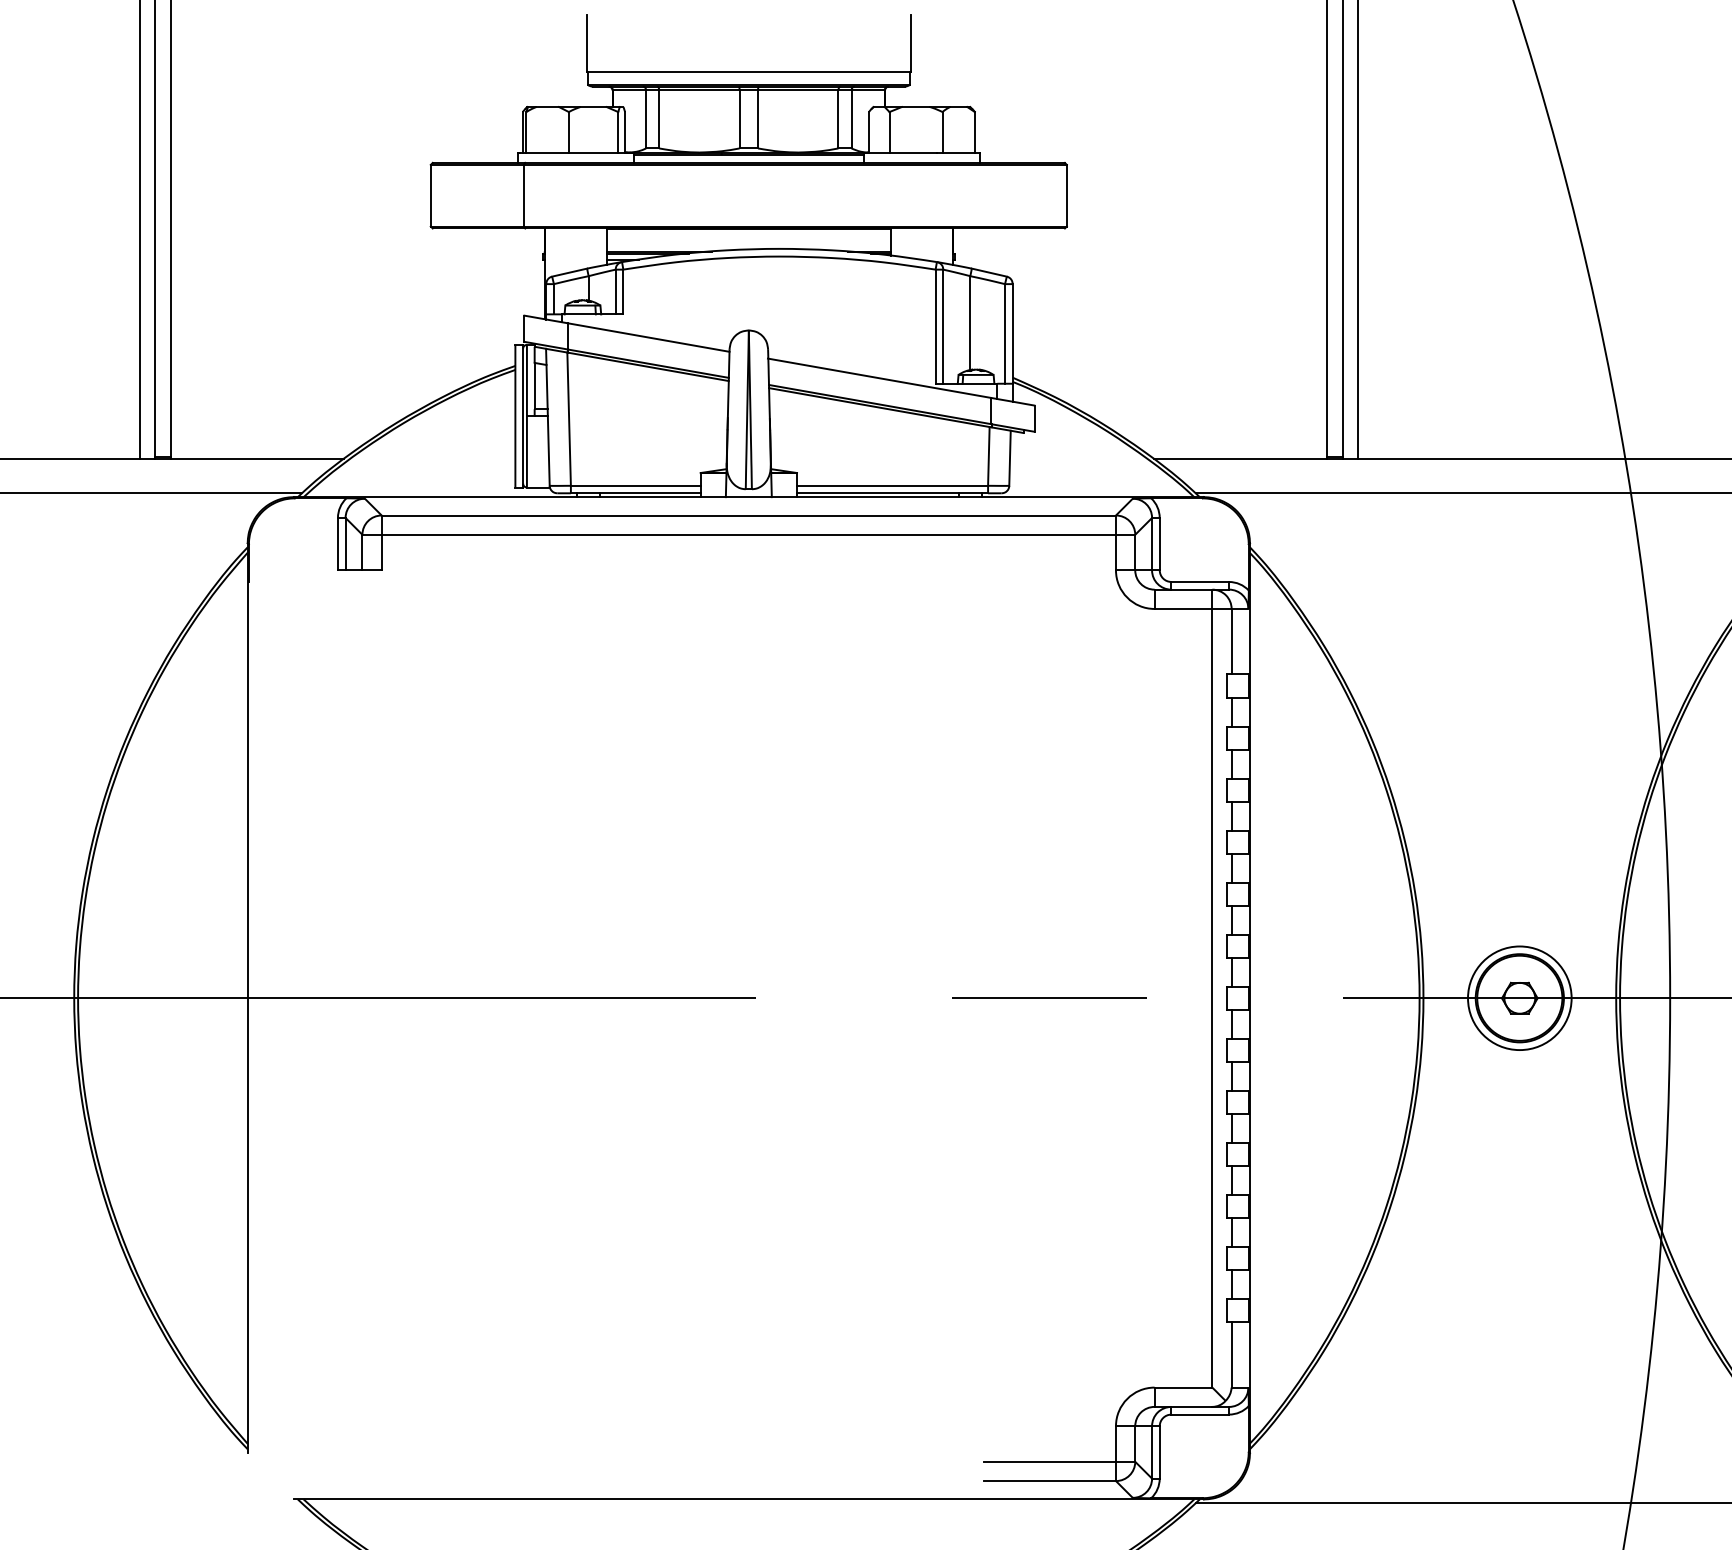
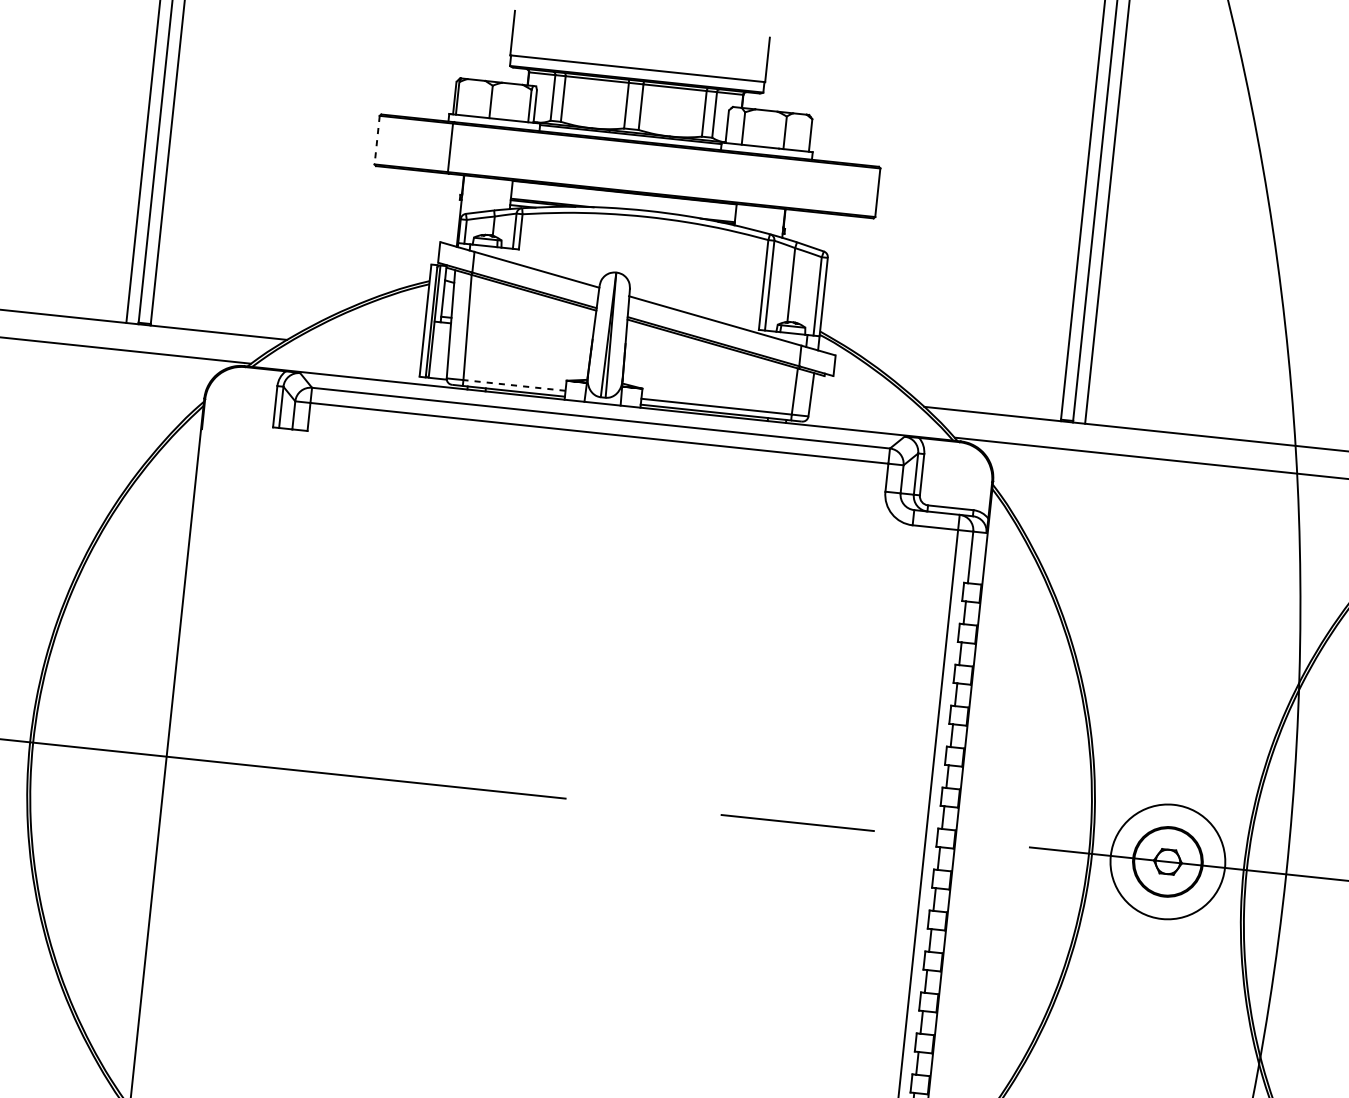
line: (430, 195) -> (376, 139), solid -> dashed
line: (635, 485) -> (514, 385), solid -> dashed
circle: (1519, 998) -> (1167, 862), size x1.4

